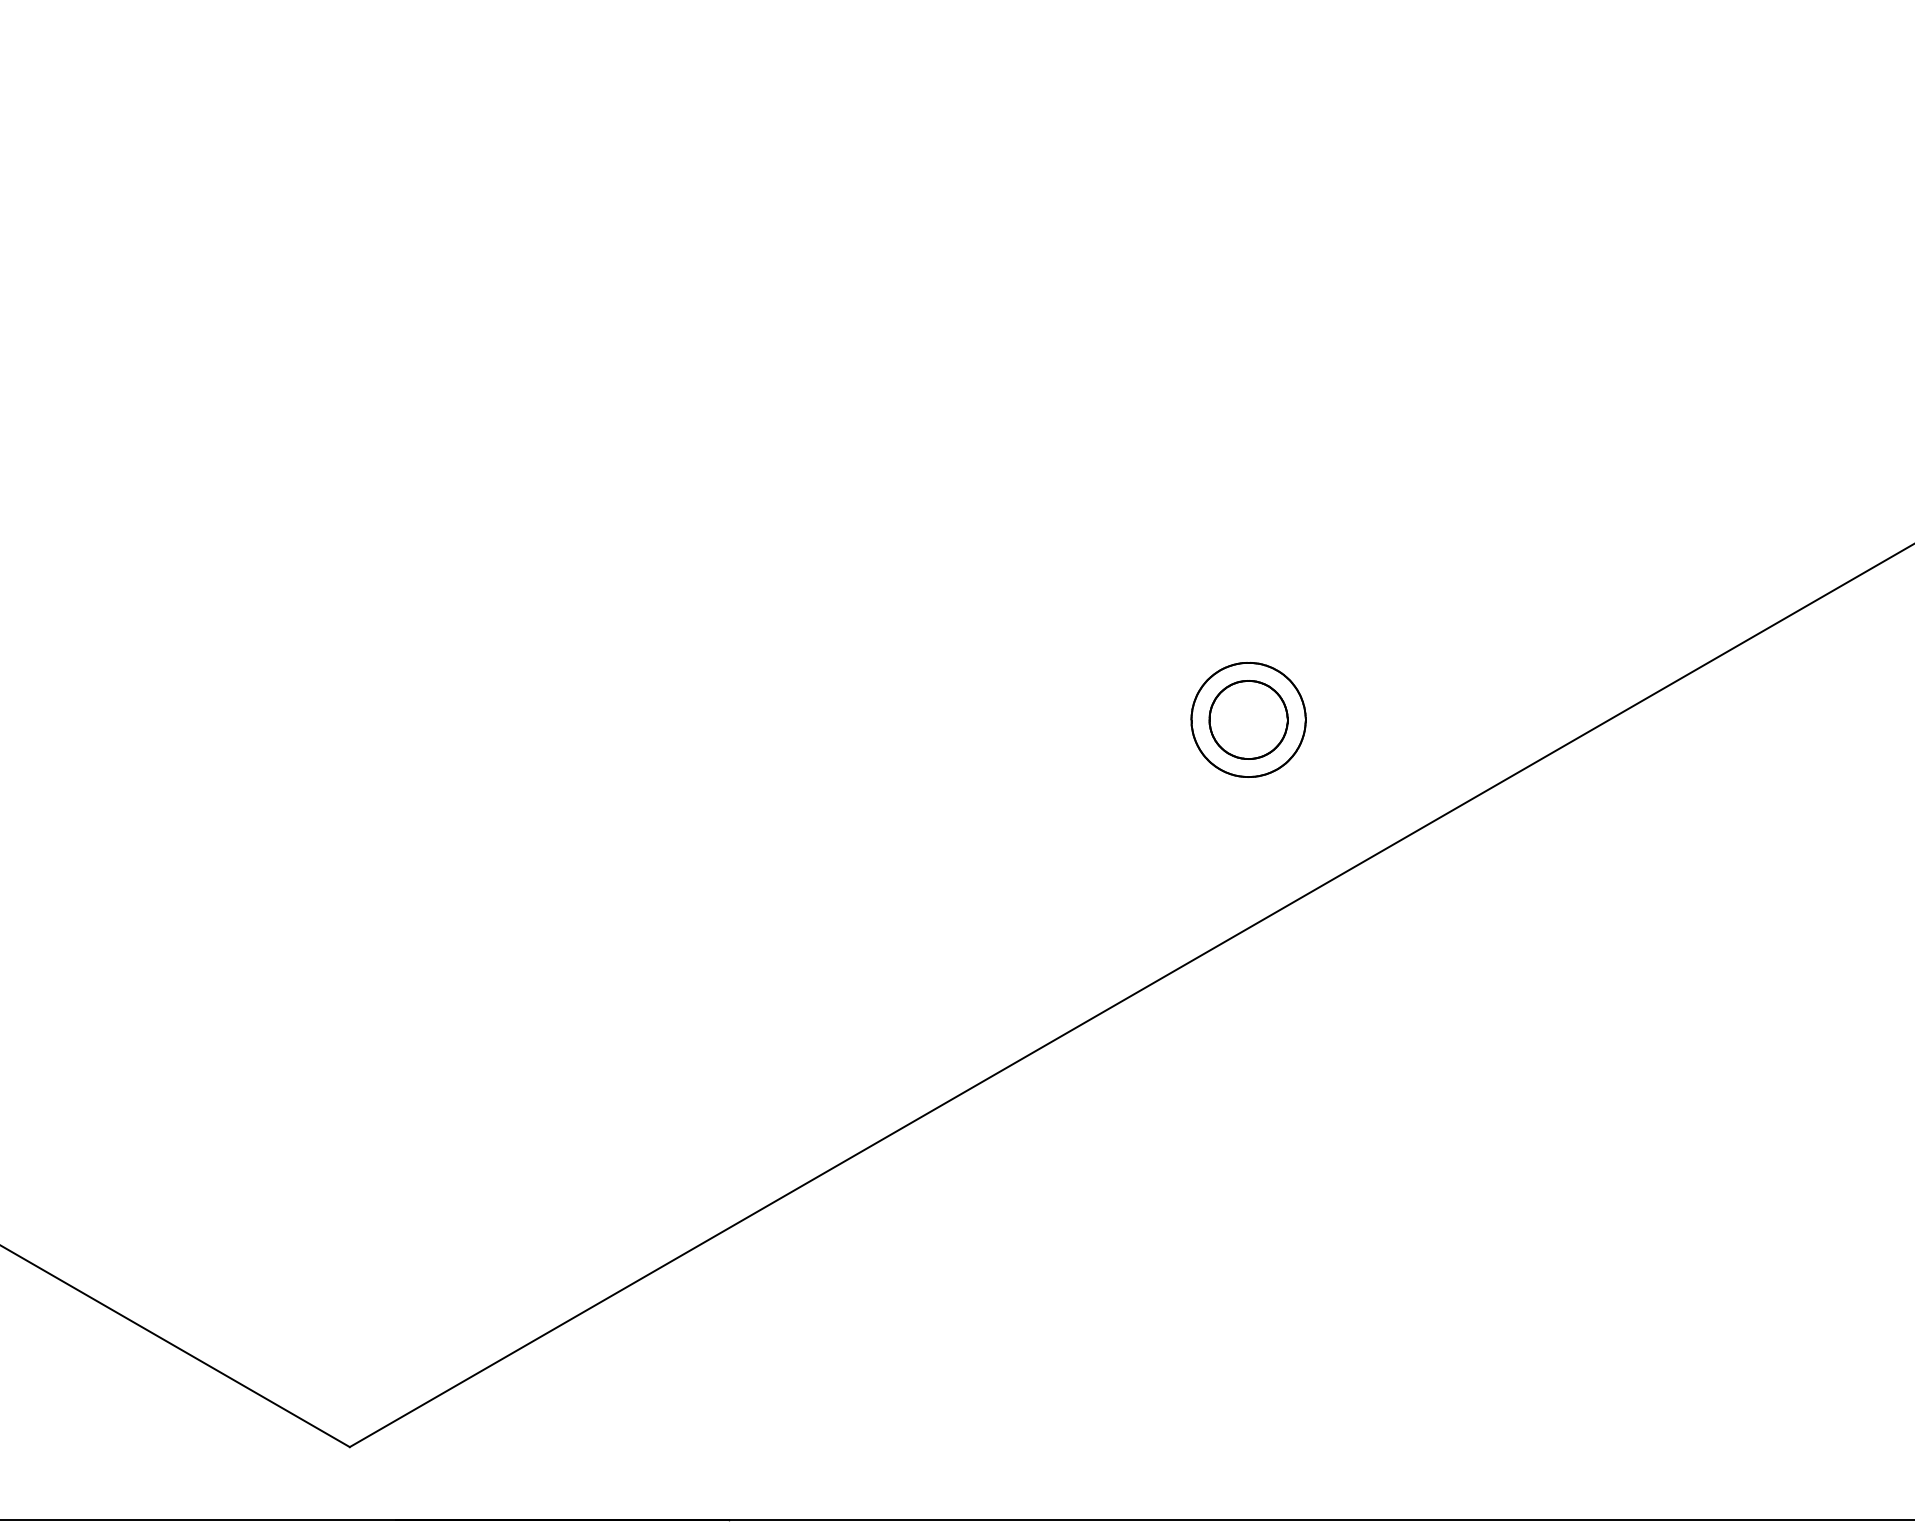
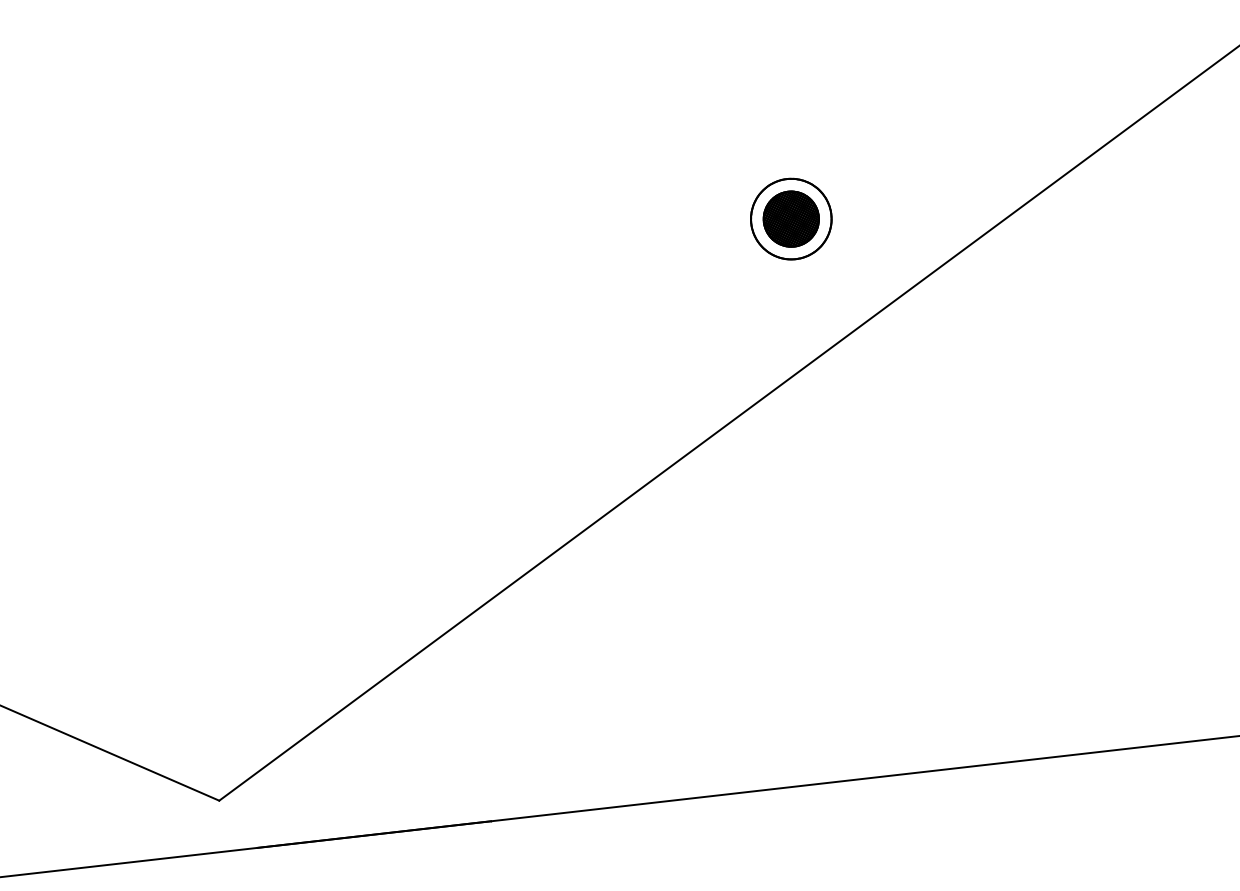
hatch: (1248, 719) -> (791, 218), added

